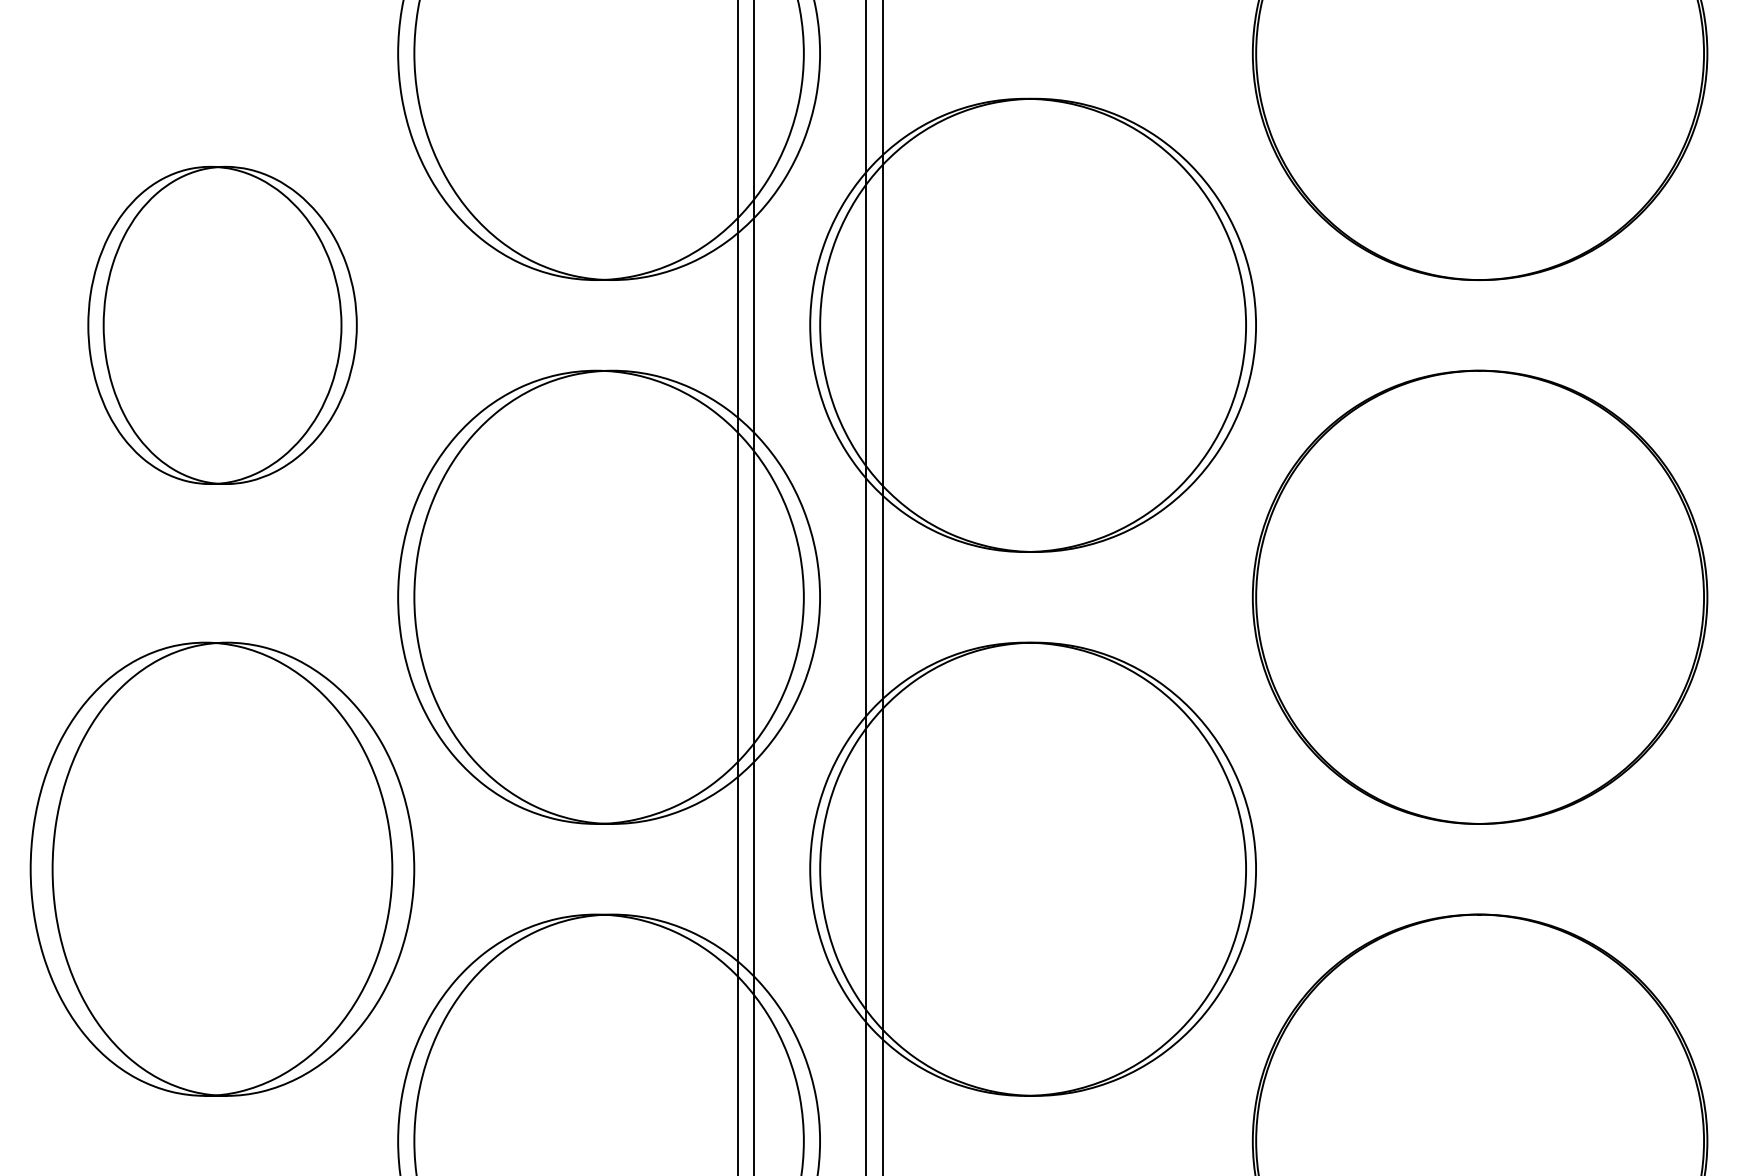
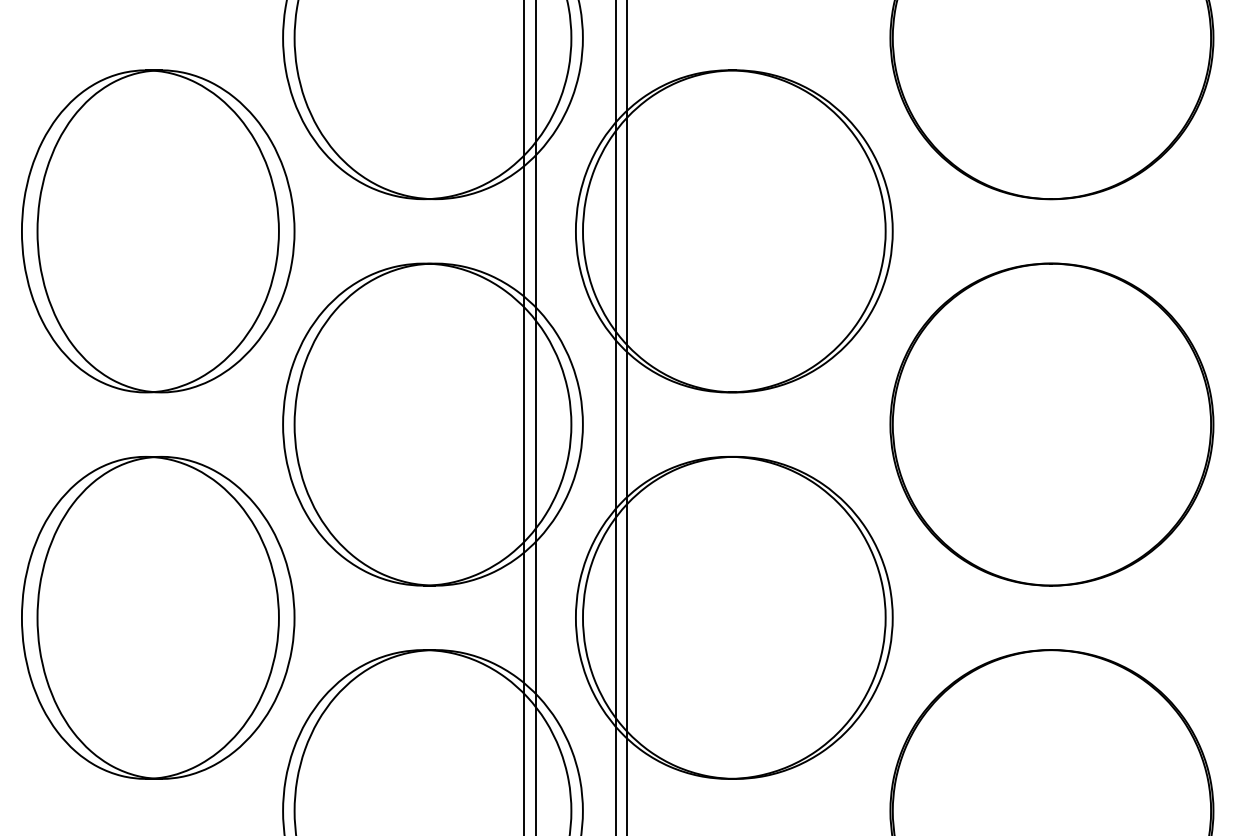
part: (222, 325) -> (158, 231), size x1.43

